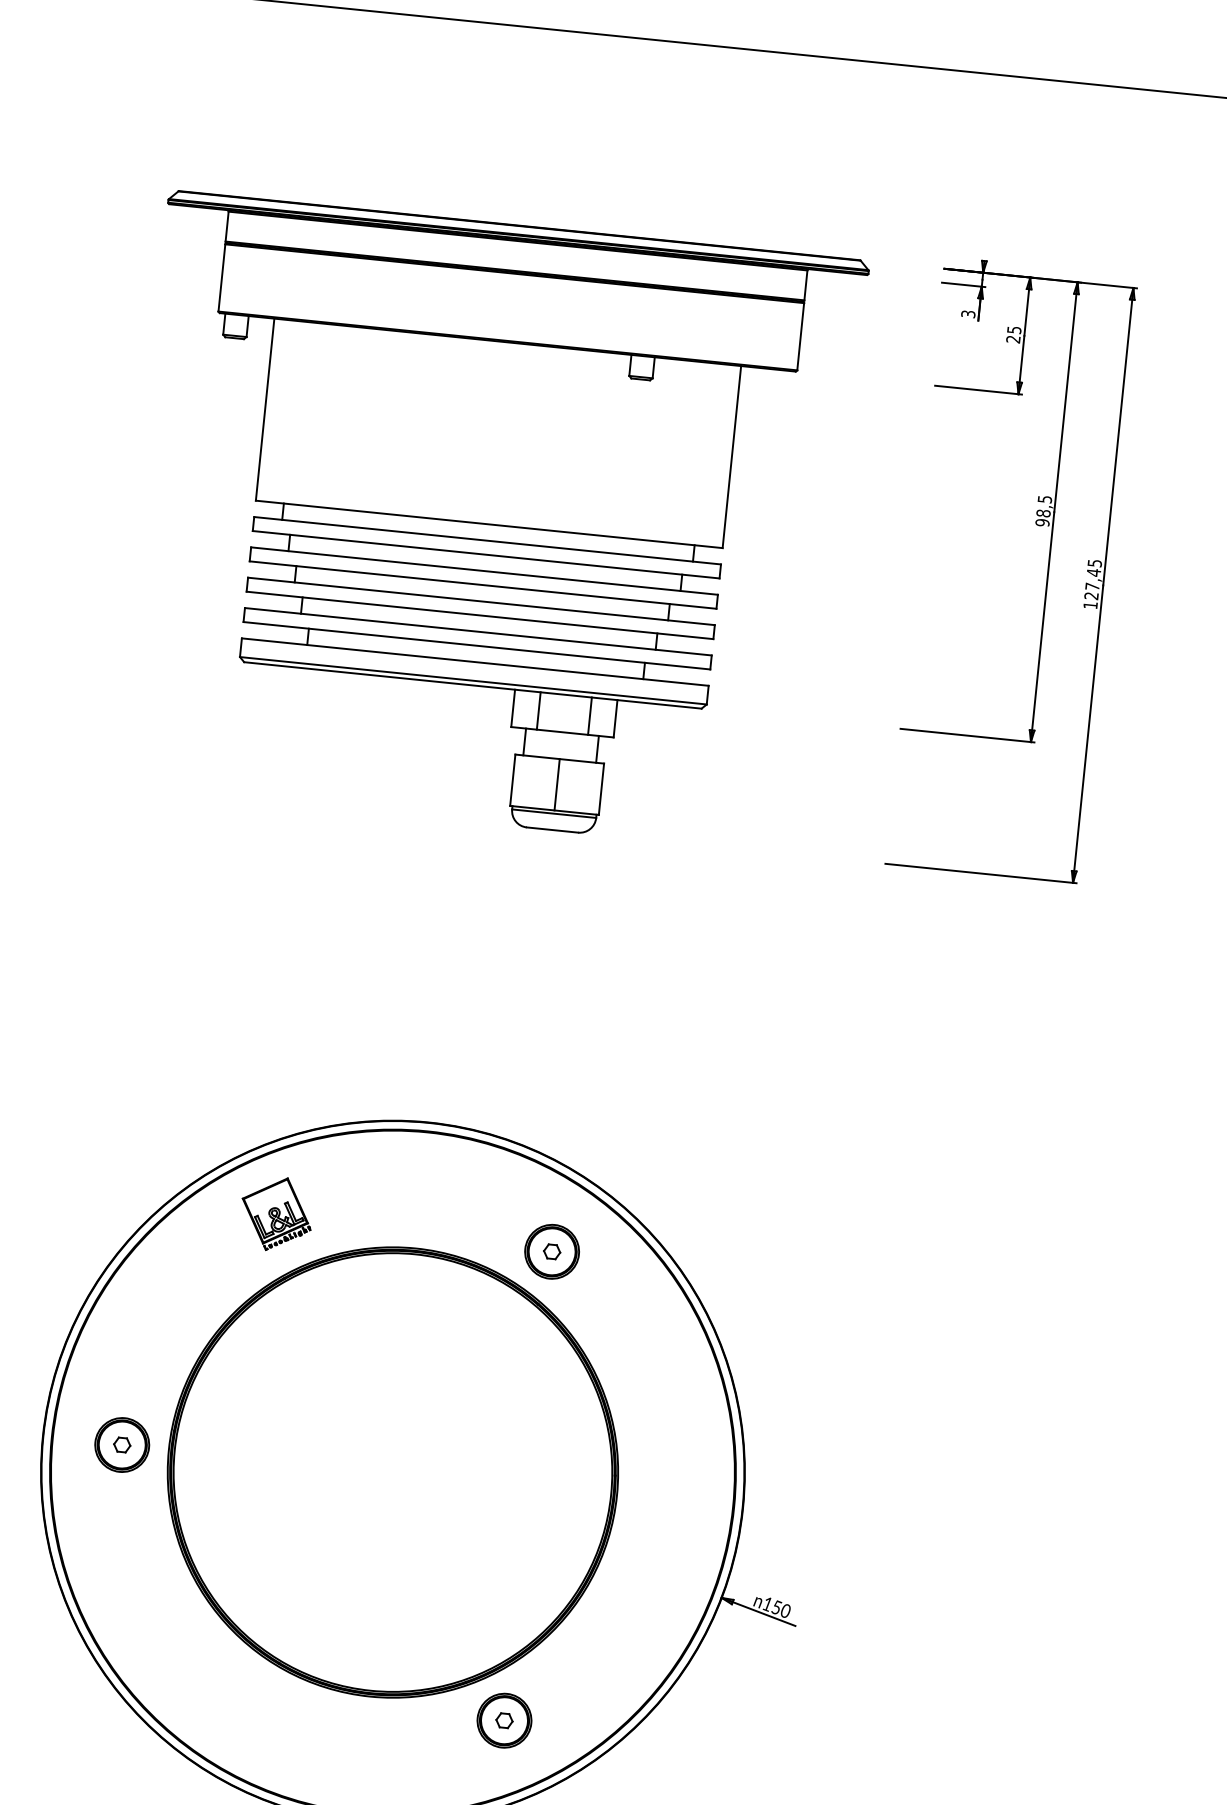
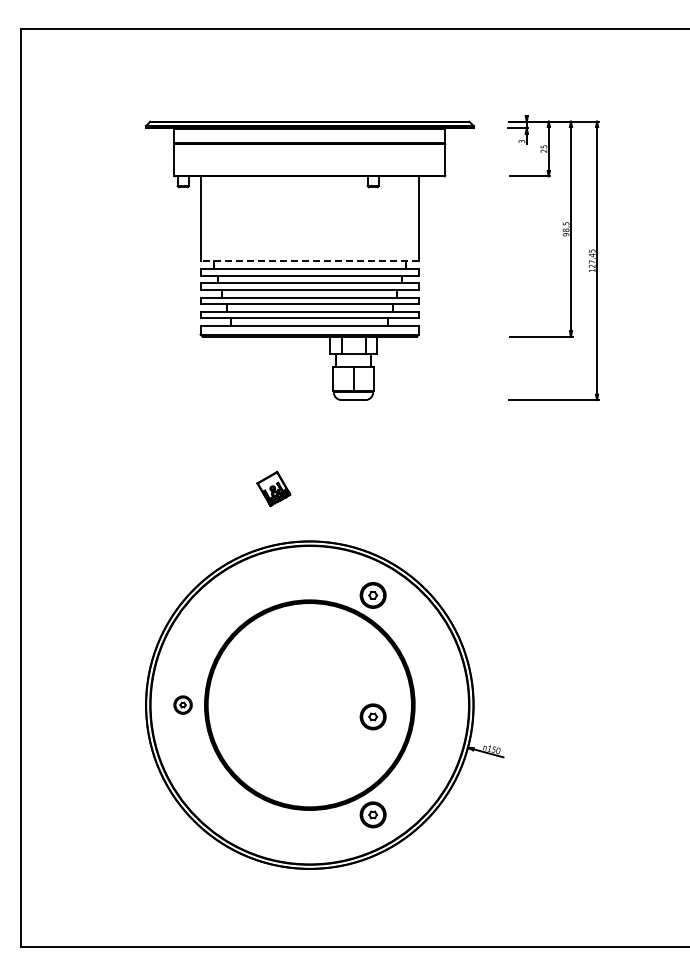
line: (488, 524) -> (309, 261), solid -> dashed
part: (276, 1213) -> (273, 488), moved
part: (121, 1443) -> (182, 704), size x0.7
part: (524, 1510) -> (372, 716), added

